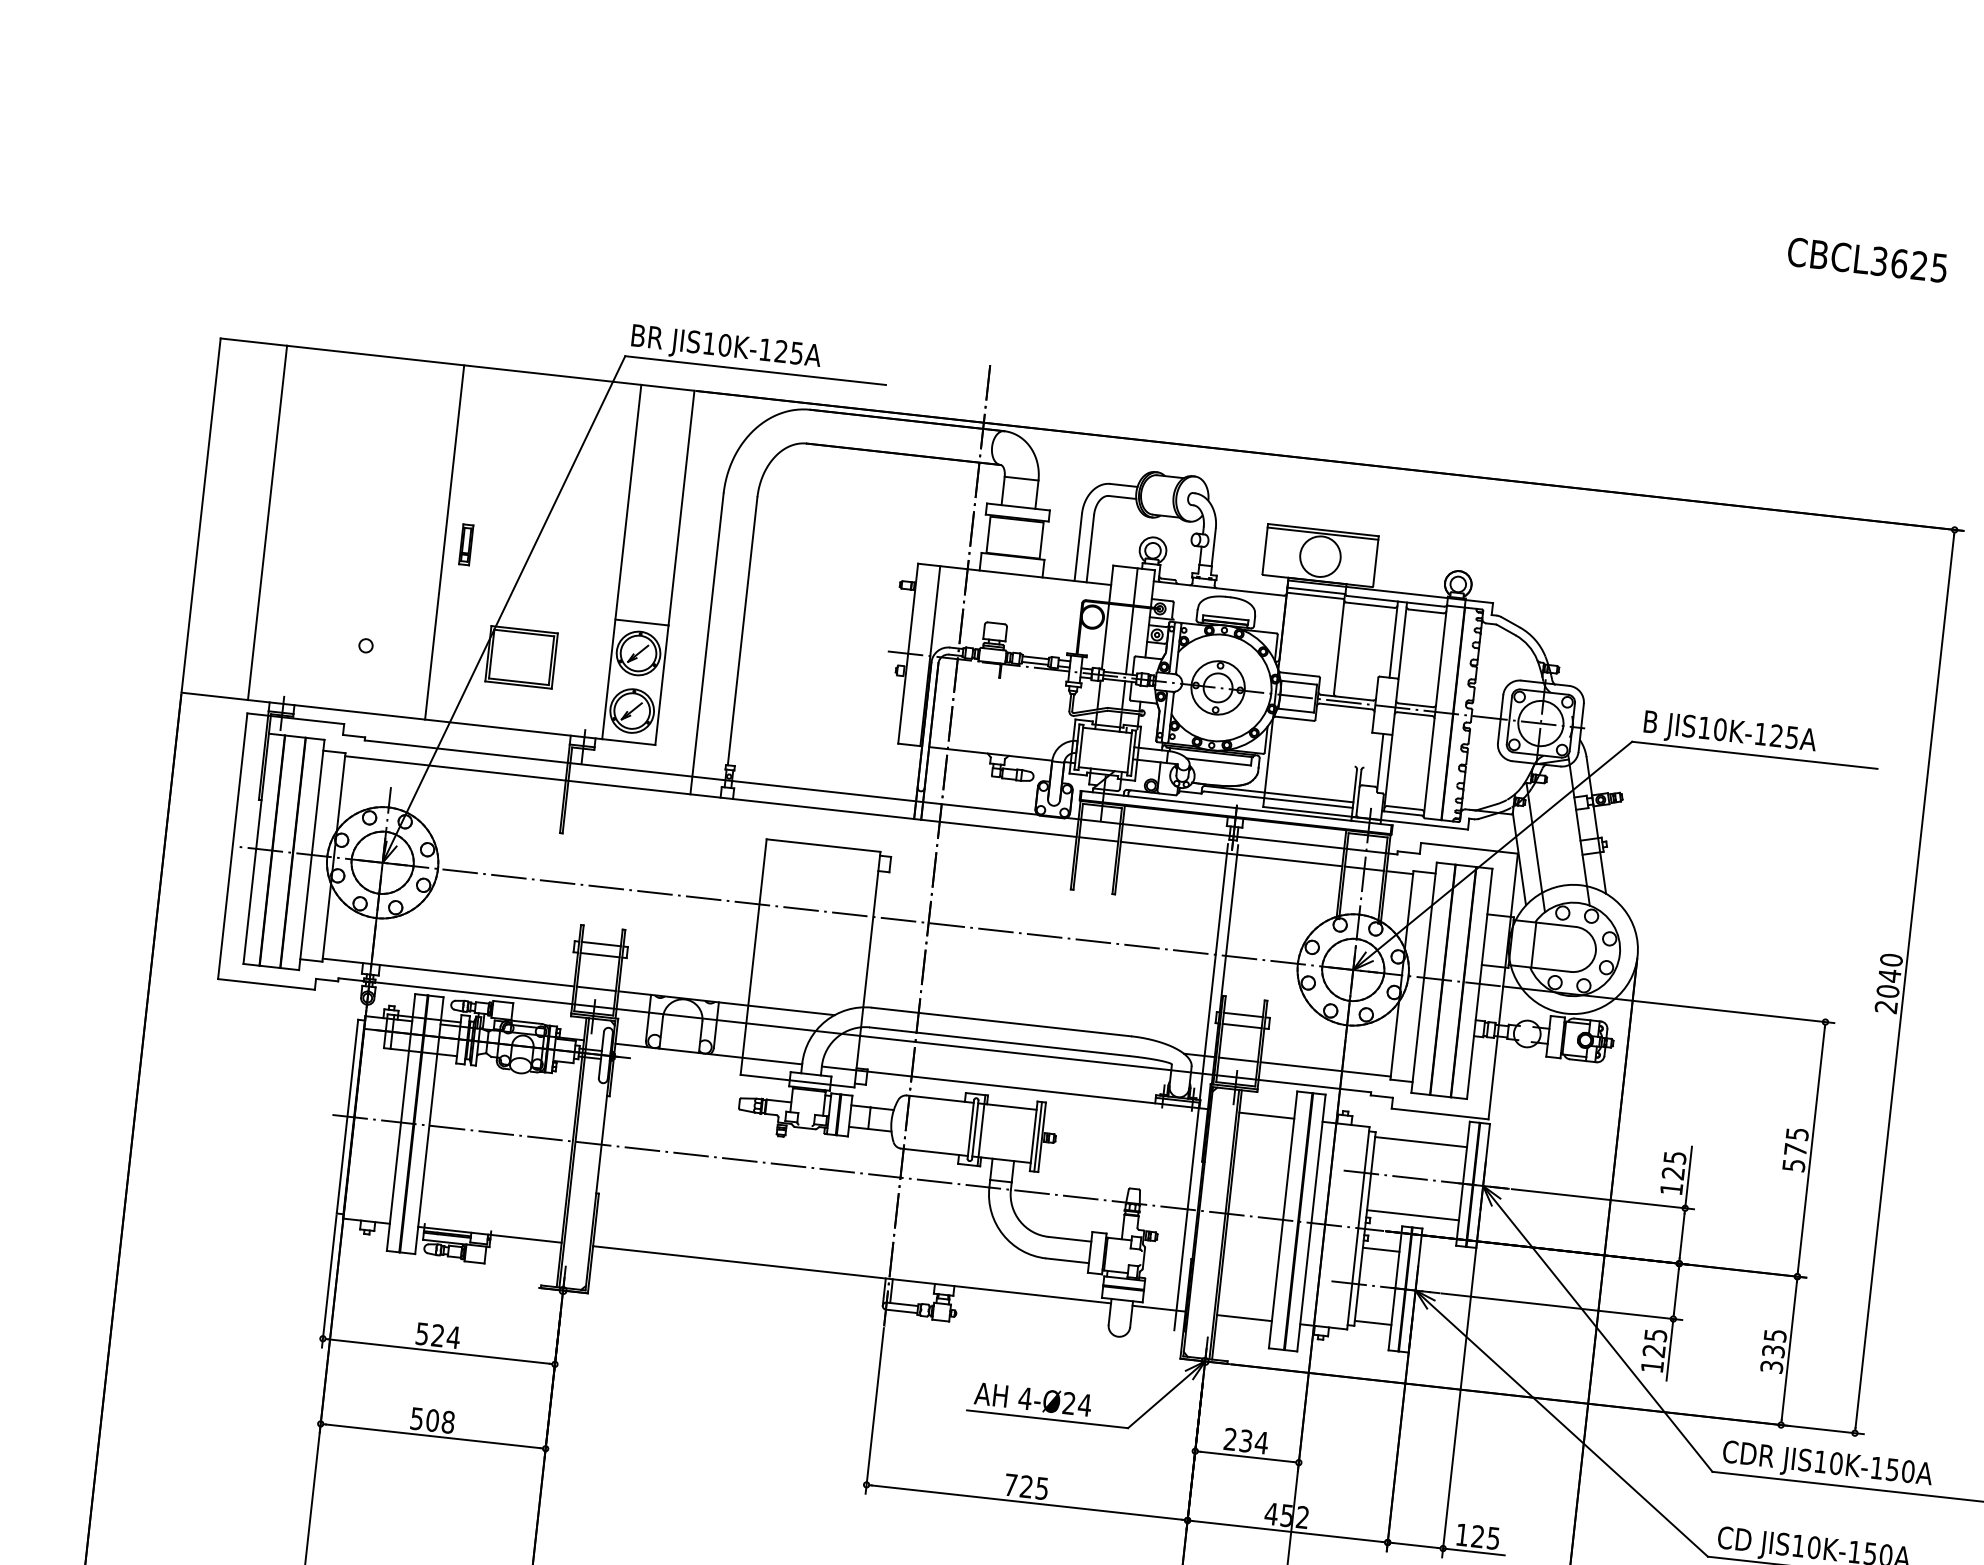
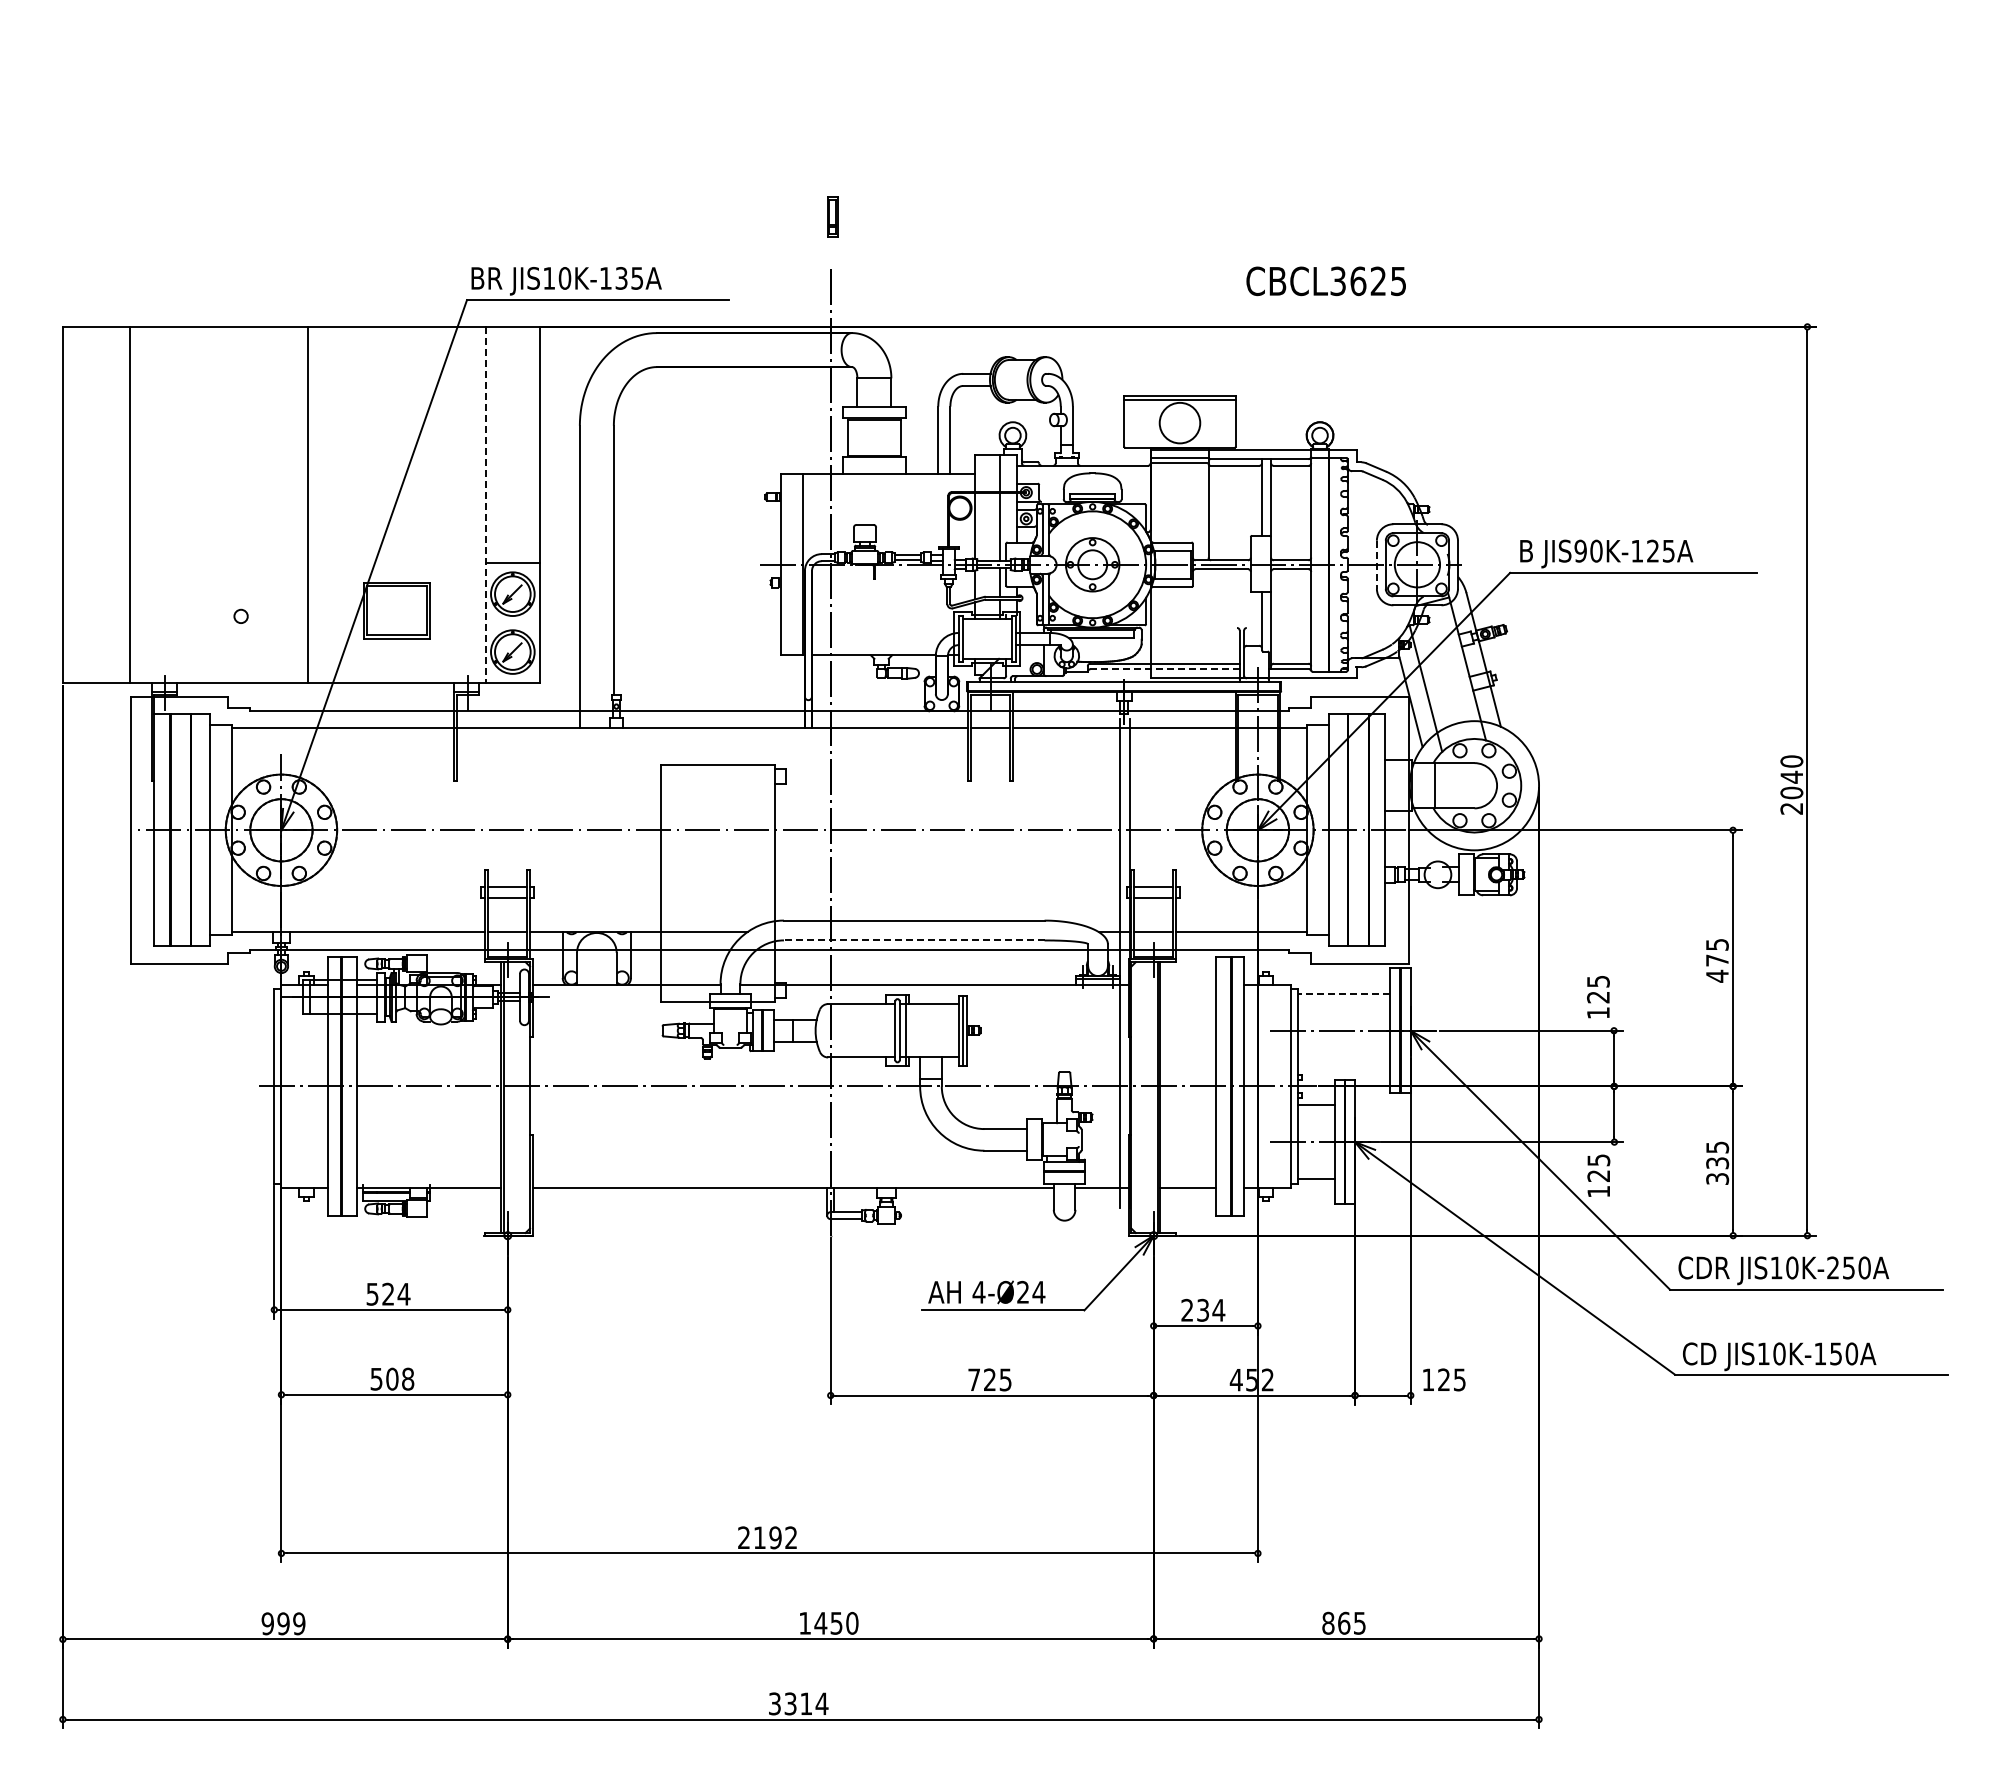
text: (1866, 260) -> (1325, 281), moved
text: (781, 351) -> (621, 278), JIS10K-125A -> JIS10K-135A
part: (466, 544) -> (832, 216), moved
line: (622, 562) -> (486, 505), solid -> dashed
line: (1500, 719) -> (1376, 565), solid -> dashed
text: (1704, 727) -> (1580, 550), JIS10K-125A -> JIS90K-125A
line: (1279, 799) -> (1165, 669), solid -> dashed
line: (998, 1041) -> (913, 940), solid -> dashed
line: (1266, 1115) -> (1187, 984), removed
line: (1420, 1141) -> (1343, 993), solid -> dashed
text: (1794, 1164) -> (1717, 975), 575 -> 475
line: (1689, 1177) -> (1614, 999), removed
line: (1413, 1215) -> (1344, 1067), removed
line: (1669, 1350) -> (1614, 1173), removed
text: (1876, 1467) -> (1832, 1267), JIS10K-150A -> JIS10K-250A
line: (1473, 1551) -> (1441, 1395), removed

